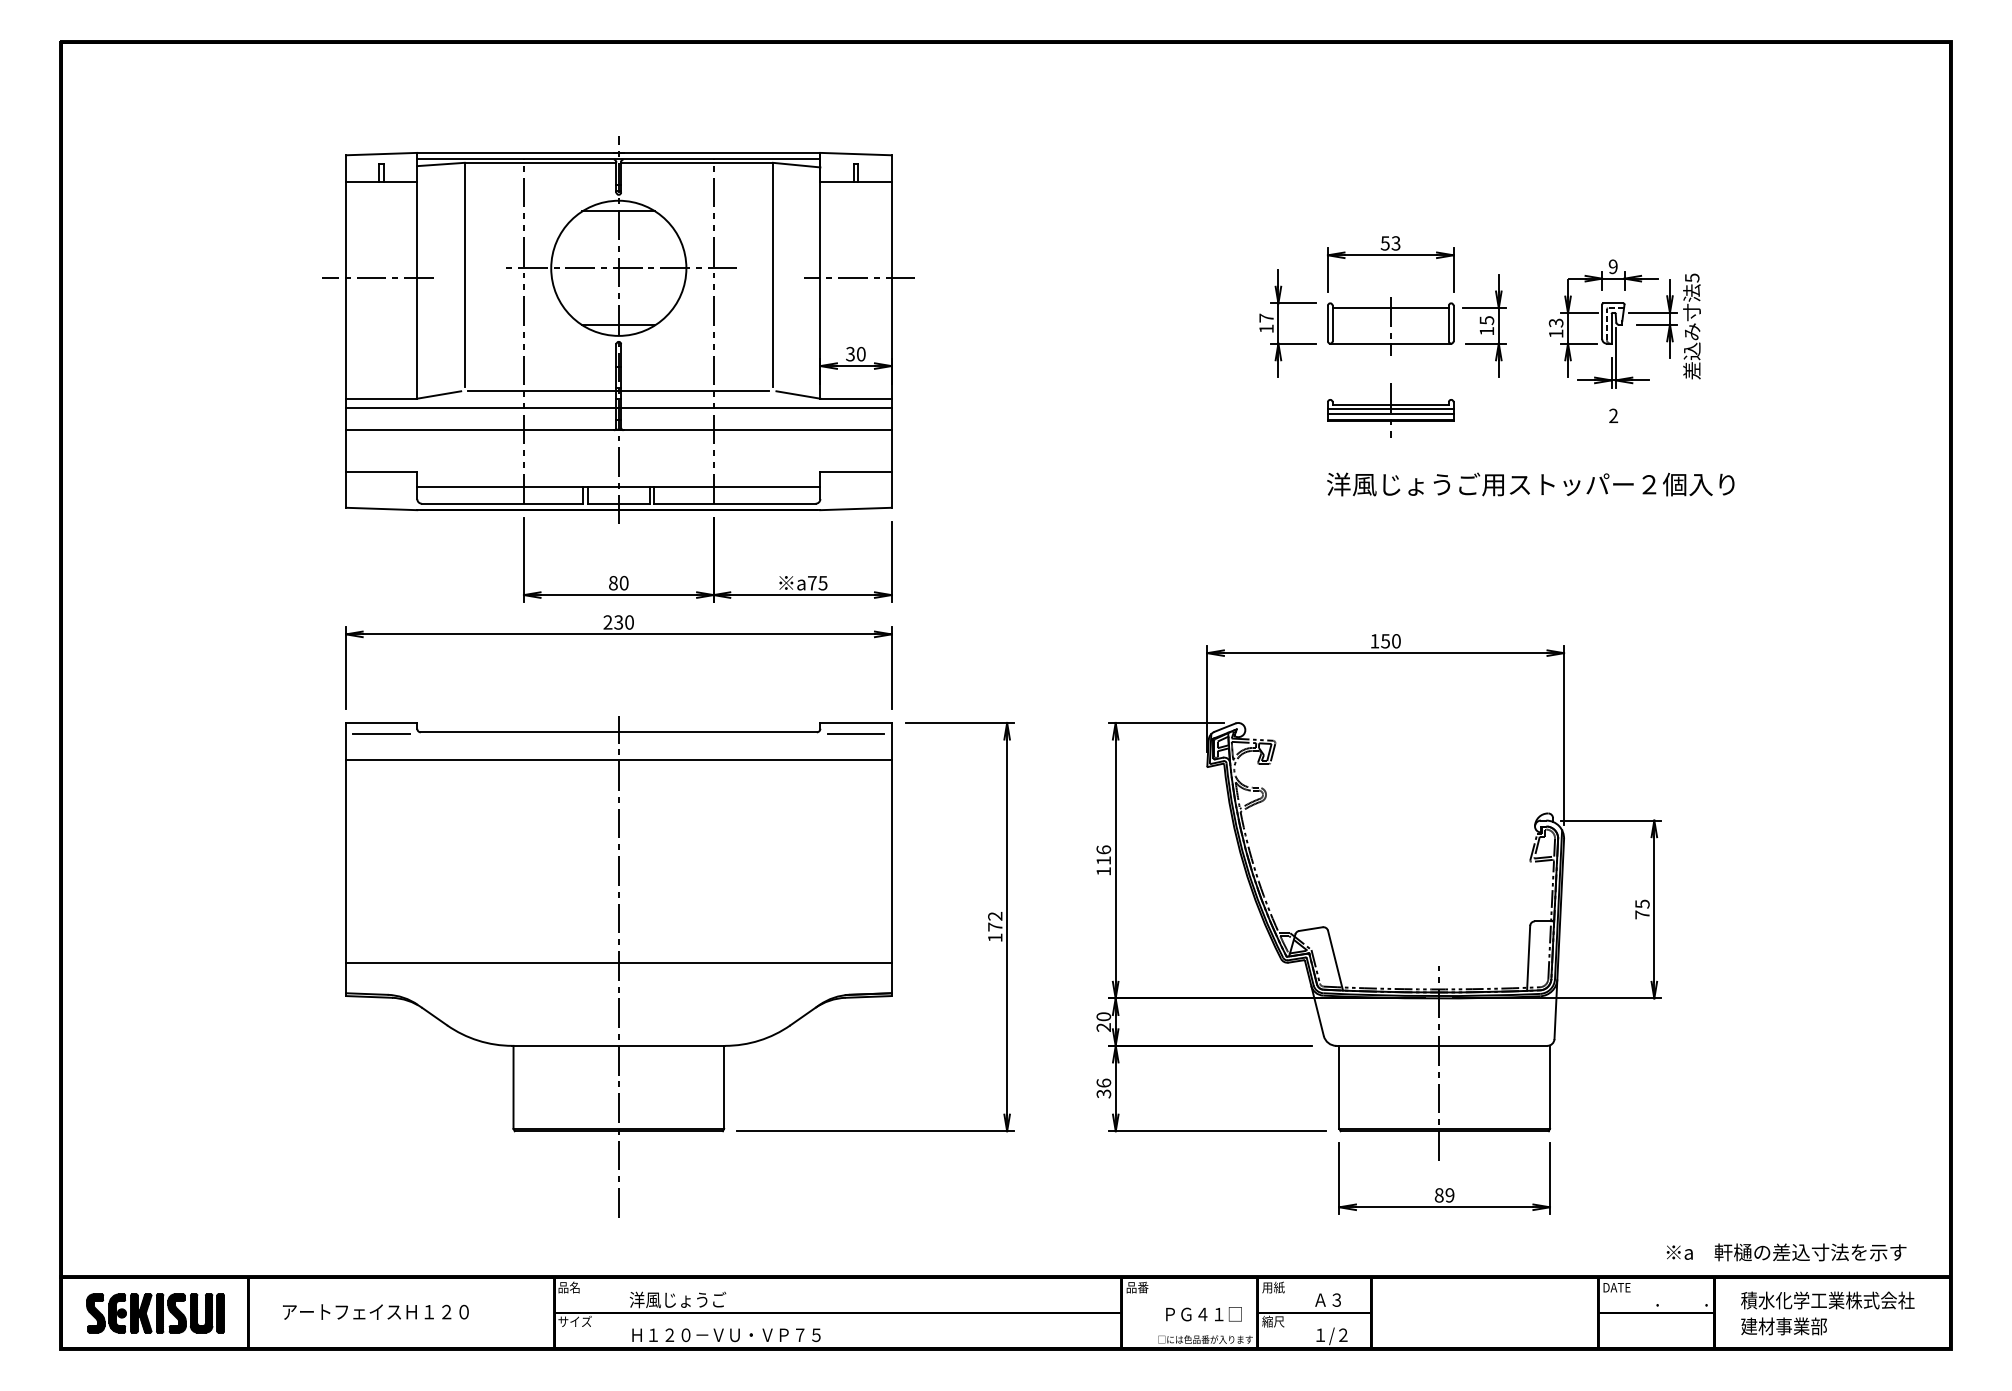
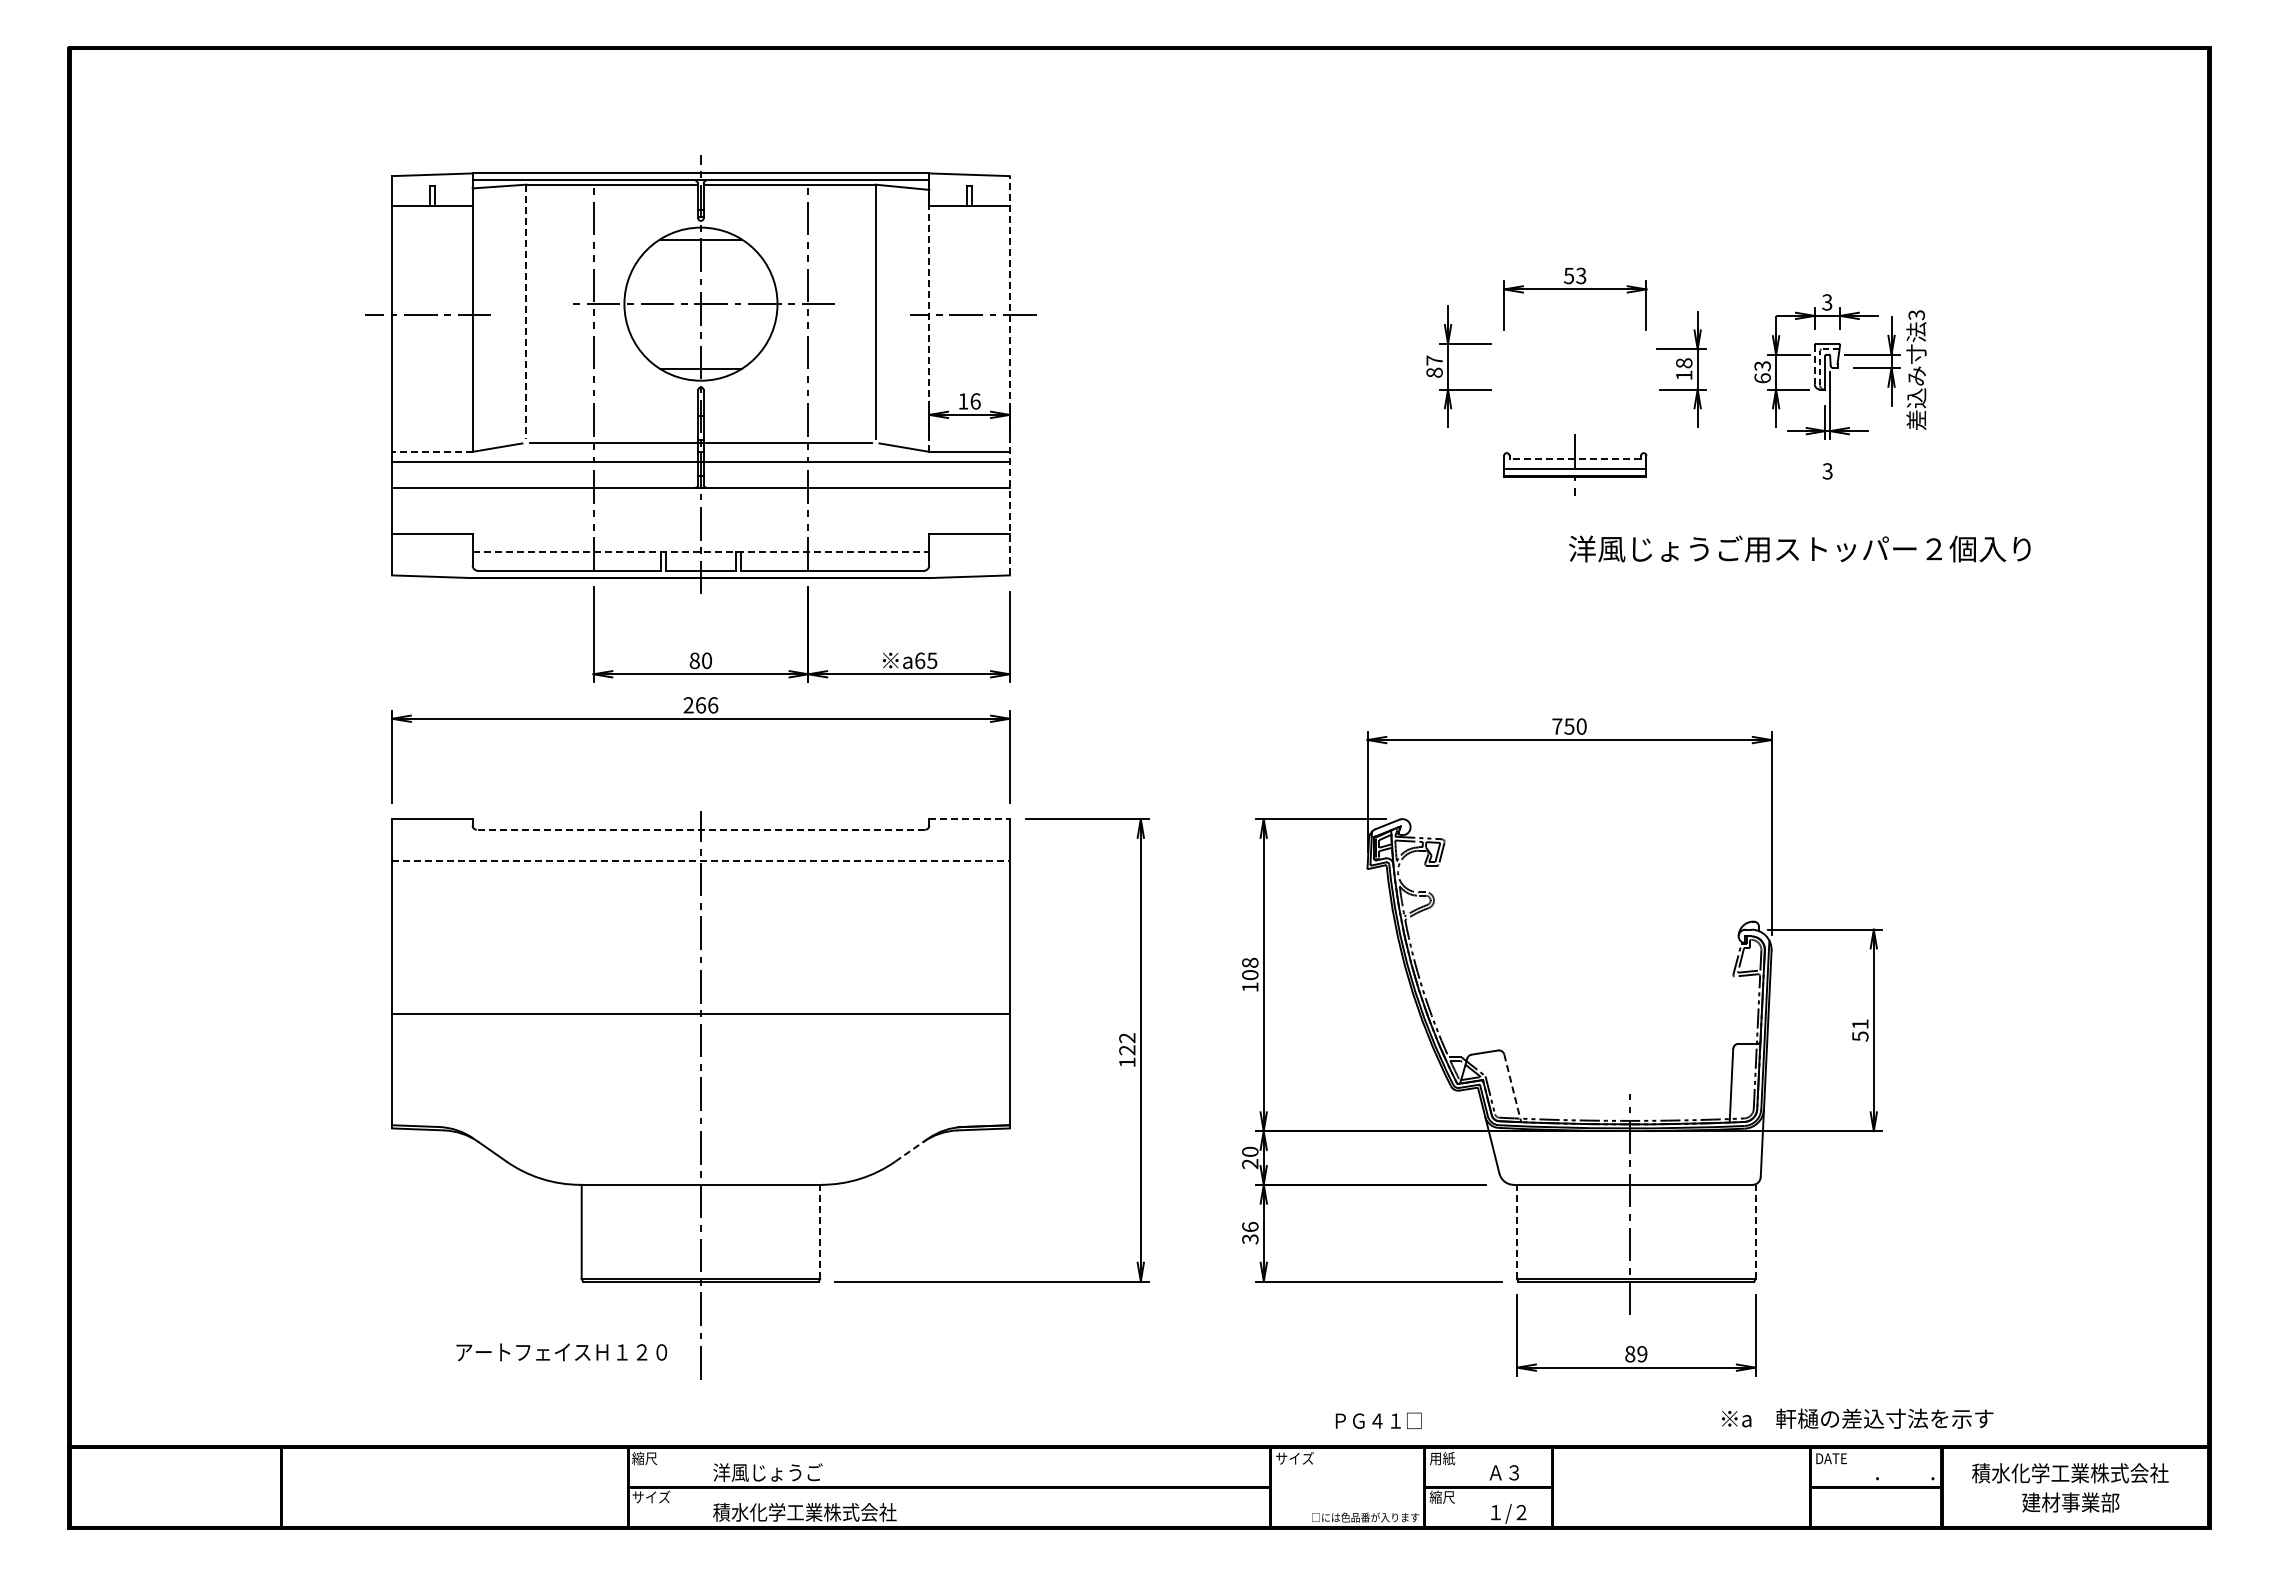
text: (1613, 266) -> (1827, 302), 9 -> 3
line: (464, 275) -> (526, 312), solid -> dashed
line: (820, 275) -> (929, 312), solid -> dashed
text: (1692, 277) -> (1916, 314), 5 -> 3
text: (1487, 320) -> (1684, 363), 15 -> 18
line: (1601, 322) -> (1814, 365), solid -> dashed
part: (1390, 326) -> (1575, 370), removed
text: (1266, 328) -> (1434, 372), 17 -> 87
line: (891, 331) -> (1009, 375), solid -> dashed
text: (1556, 333) -> (1762, 378), 13 -> 63
text: (855, 354) -> (969, 401), 30 -> 16
line: (380, 398) -> (431, 451), solid -> dashed
line: (1390, 404) -> (1575, 458), solid -> dashed
line: (1390, 408) -> (1575, 463), removed
text: (1613, 416) -> (1827, 471), 2 -> 3
text: (1530, 484) -> (1799, 548), moved
line: (619, 487) -> (701, 552), solid -> dashed
text: (812, 582) -> (920, 660), a75 -> a65
text: (623, 622) -> (706, 705), 230 -> 266
text: (1375, 641) -> (1557, 726), 150 -> 750
line: (856, 723) -> (970, 819), solid -> dashed
line: (618, 732) -> (700, 829), solid -> dashed
line: (381, 733) -> (432, 831), removed
line: (855, 733) -> (969, 831), removed
line: (618, 759) -> (700, 860), solid -> dashed
text: (1104, 854) -> (1250, 968), 116 -> 108
text: (1642, 909) -> (1860, 1030), 75 -> 51
text: (995, 927) -> (1127, 1050), 172 -> 122
line: (1335, 960) -> (1512, 1088), solid -> dashed
line: (618, 963) -> (700, 1013), moved
line: (805, 1014) -> (912, 1149), solid -> dashed
line: (724, 1087) -> (820, 1231), solid -> dashed
line: (1339, 1087) -> (1517, 1231), solid -> dashed
line: (1549, 1087) -> (1755, 1231), solid -> dashed
text: (1786, 1252) -> (1857, 1418), moved
text: (568, 1287) -> (644, 1458), 品名 -> 縮尺
text: (1142, 1287) -> (1294, 1458), 品番 -> サイズ
text: (375, 1312) -> (561, 1352), moved
part: (154, 1313) -> (175, 1487), removed
text: (1203, 1313) -> (1378, 1420), moved
text: (1783, 1326) -> (2070, 1502), moved
text: (725, 1335) -> (821, 1512), Ｈ１２０－ＶＵ・ＶＰ７５ -> 積水化学工業株式会社

